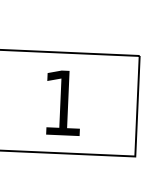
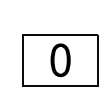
text: (62, 103) -> (60, 60), 1 -> 0

